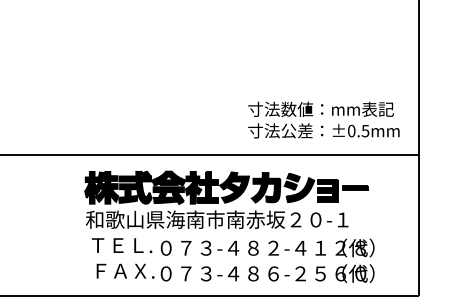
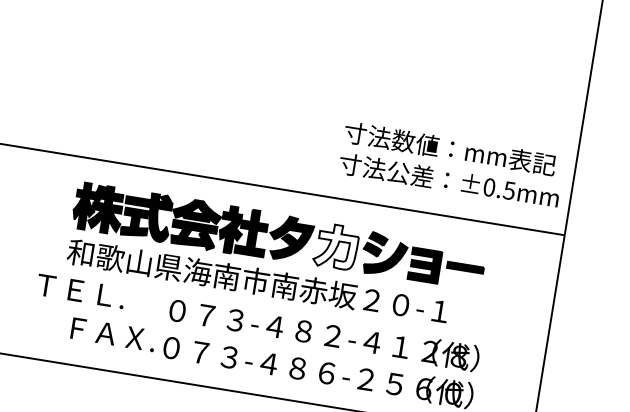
text: (323, 119) -> (451, 164), moved
fill: (265, 187) -> (335, 246), removed
text: (121, 245) -> (80, 291), moved

